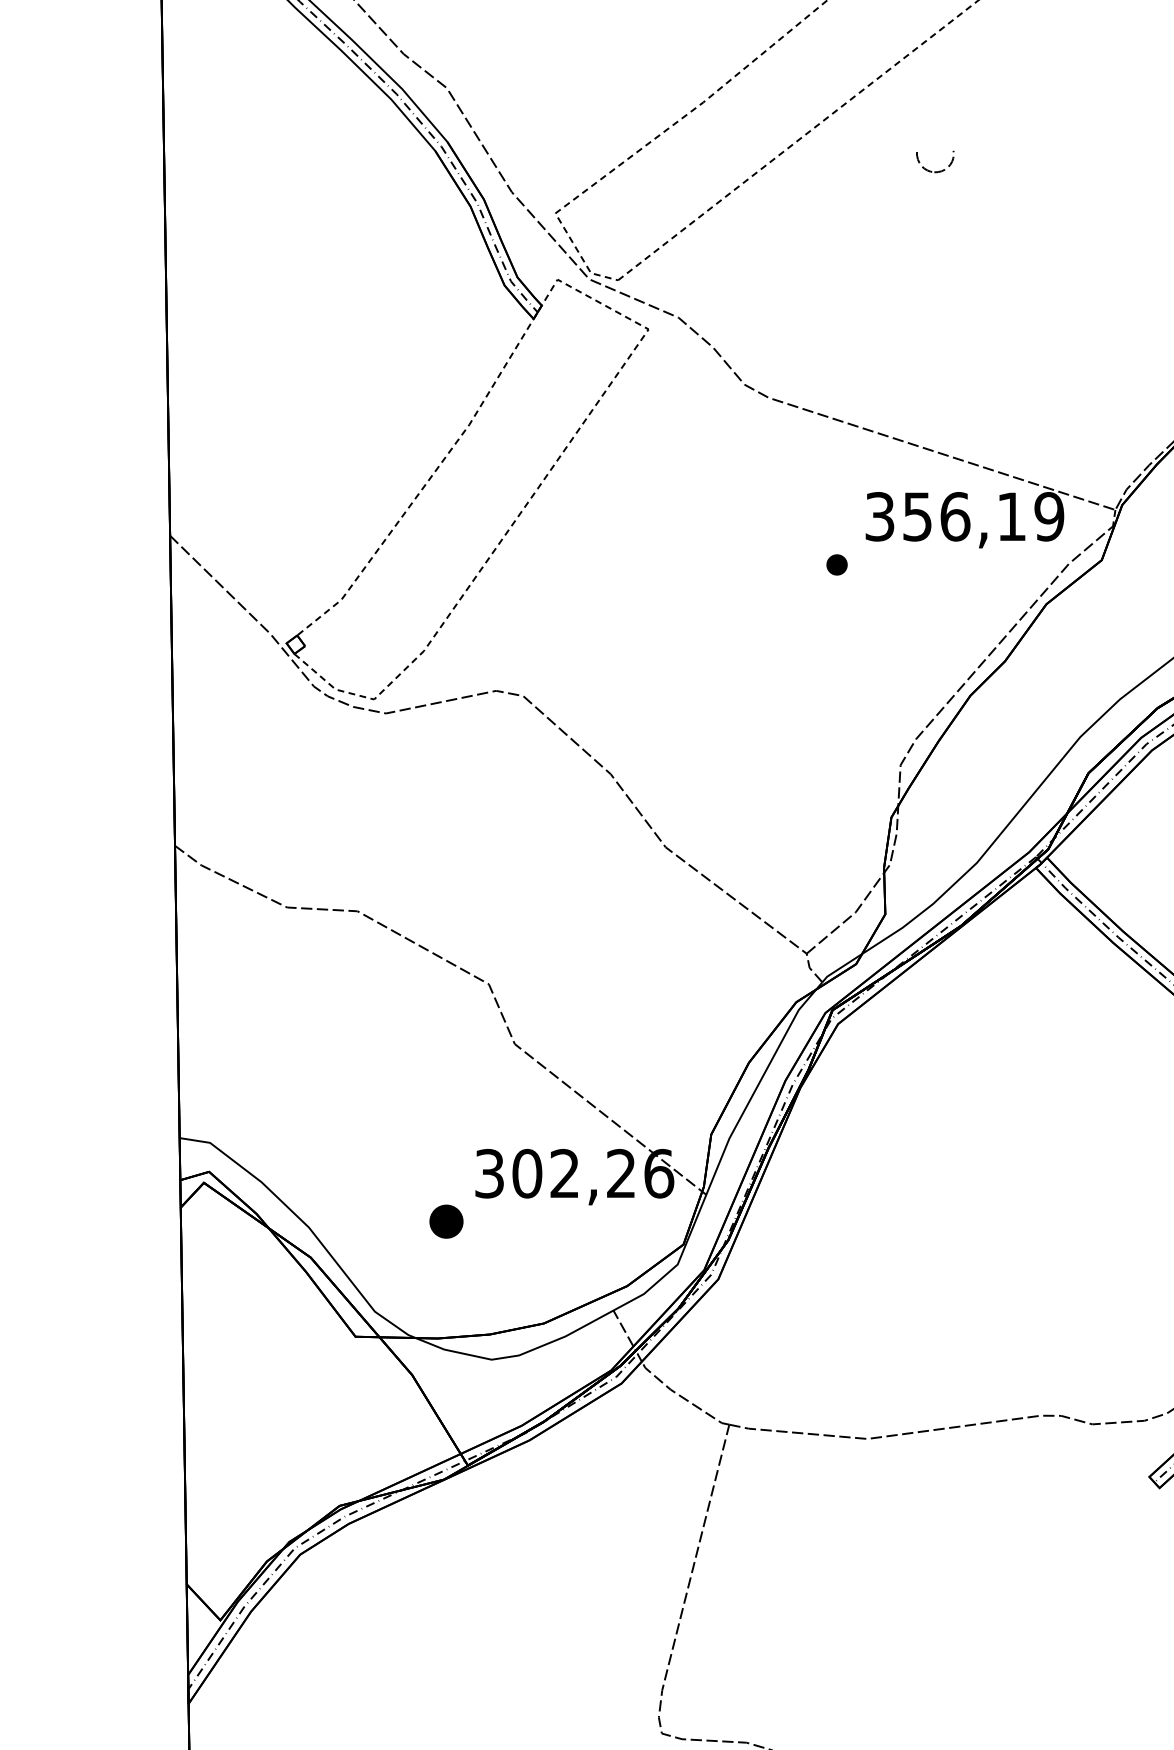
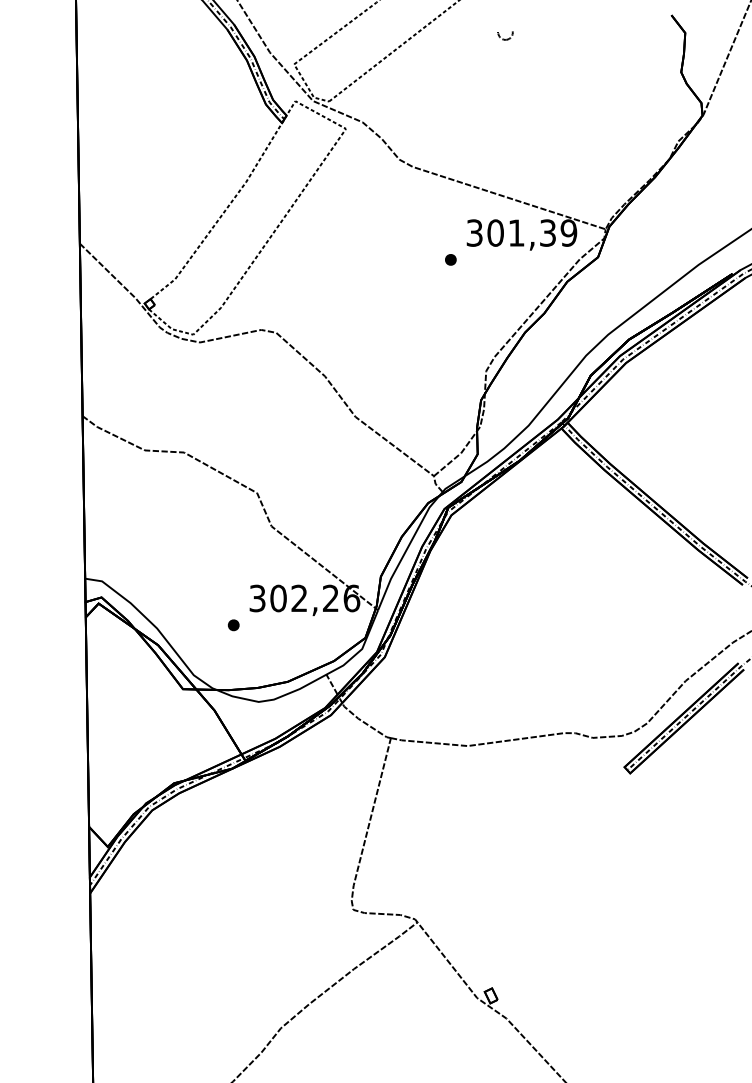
part: (935, 161) -> (505, 35), size x0.71
text: (964, 515) -> (521, 232), 356,19 -> 301,39
part: (446, 1222) -> (233, 625), size x0.62

